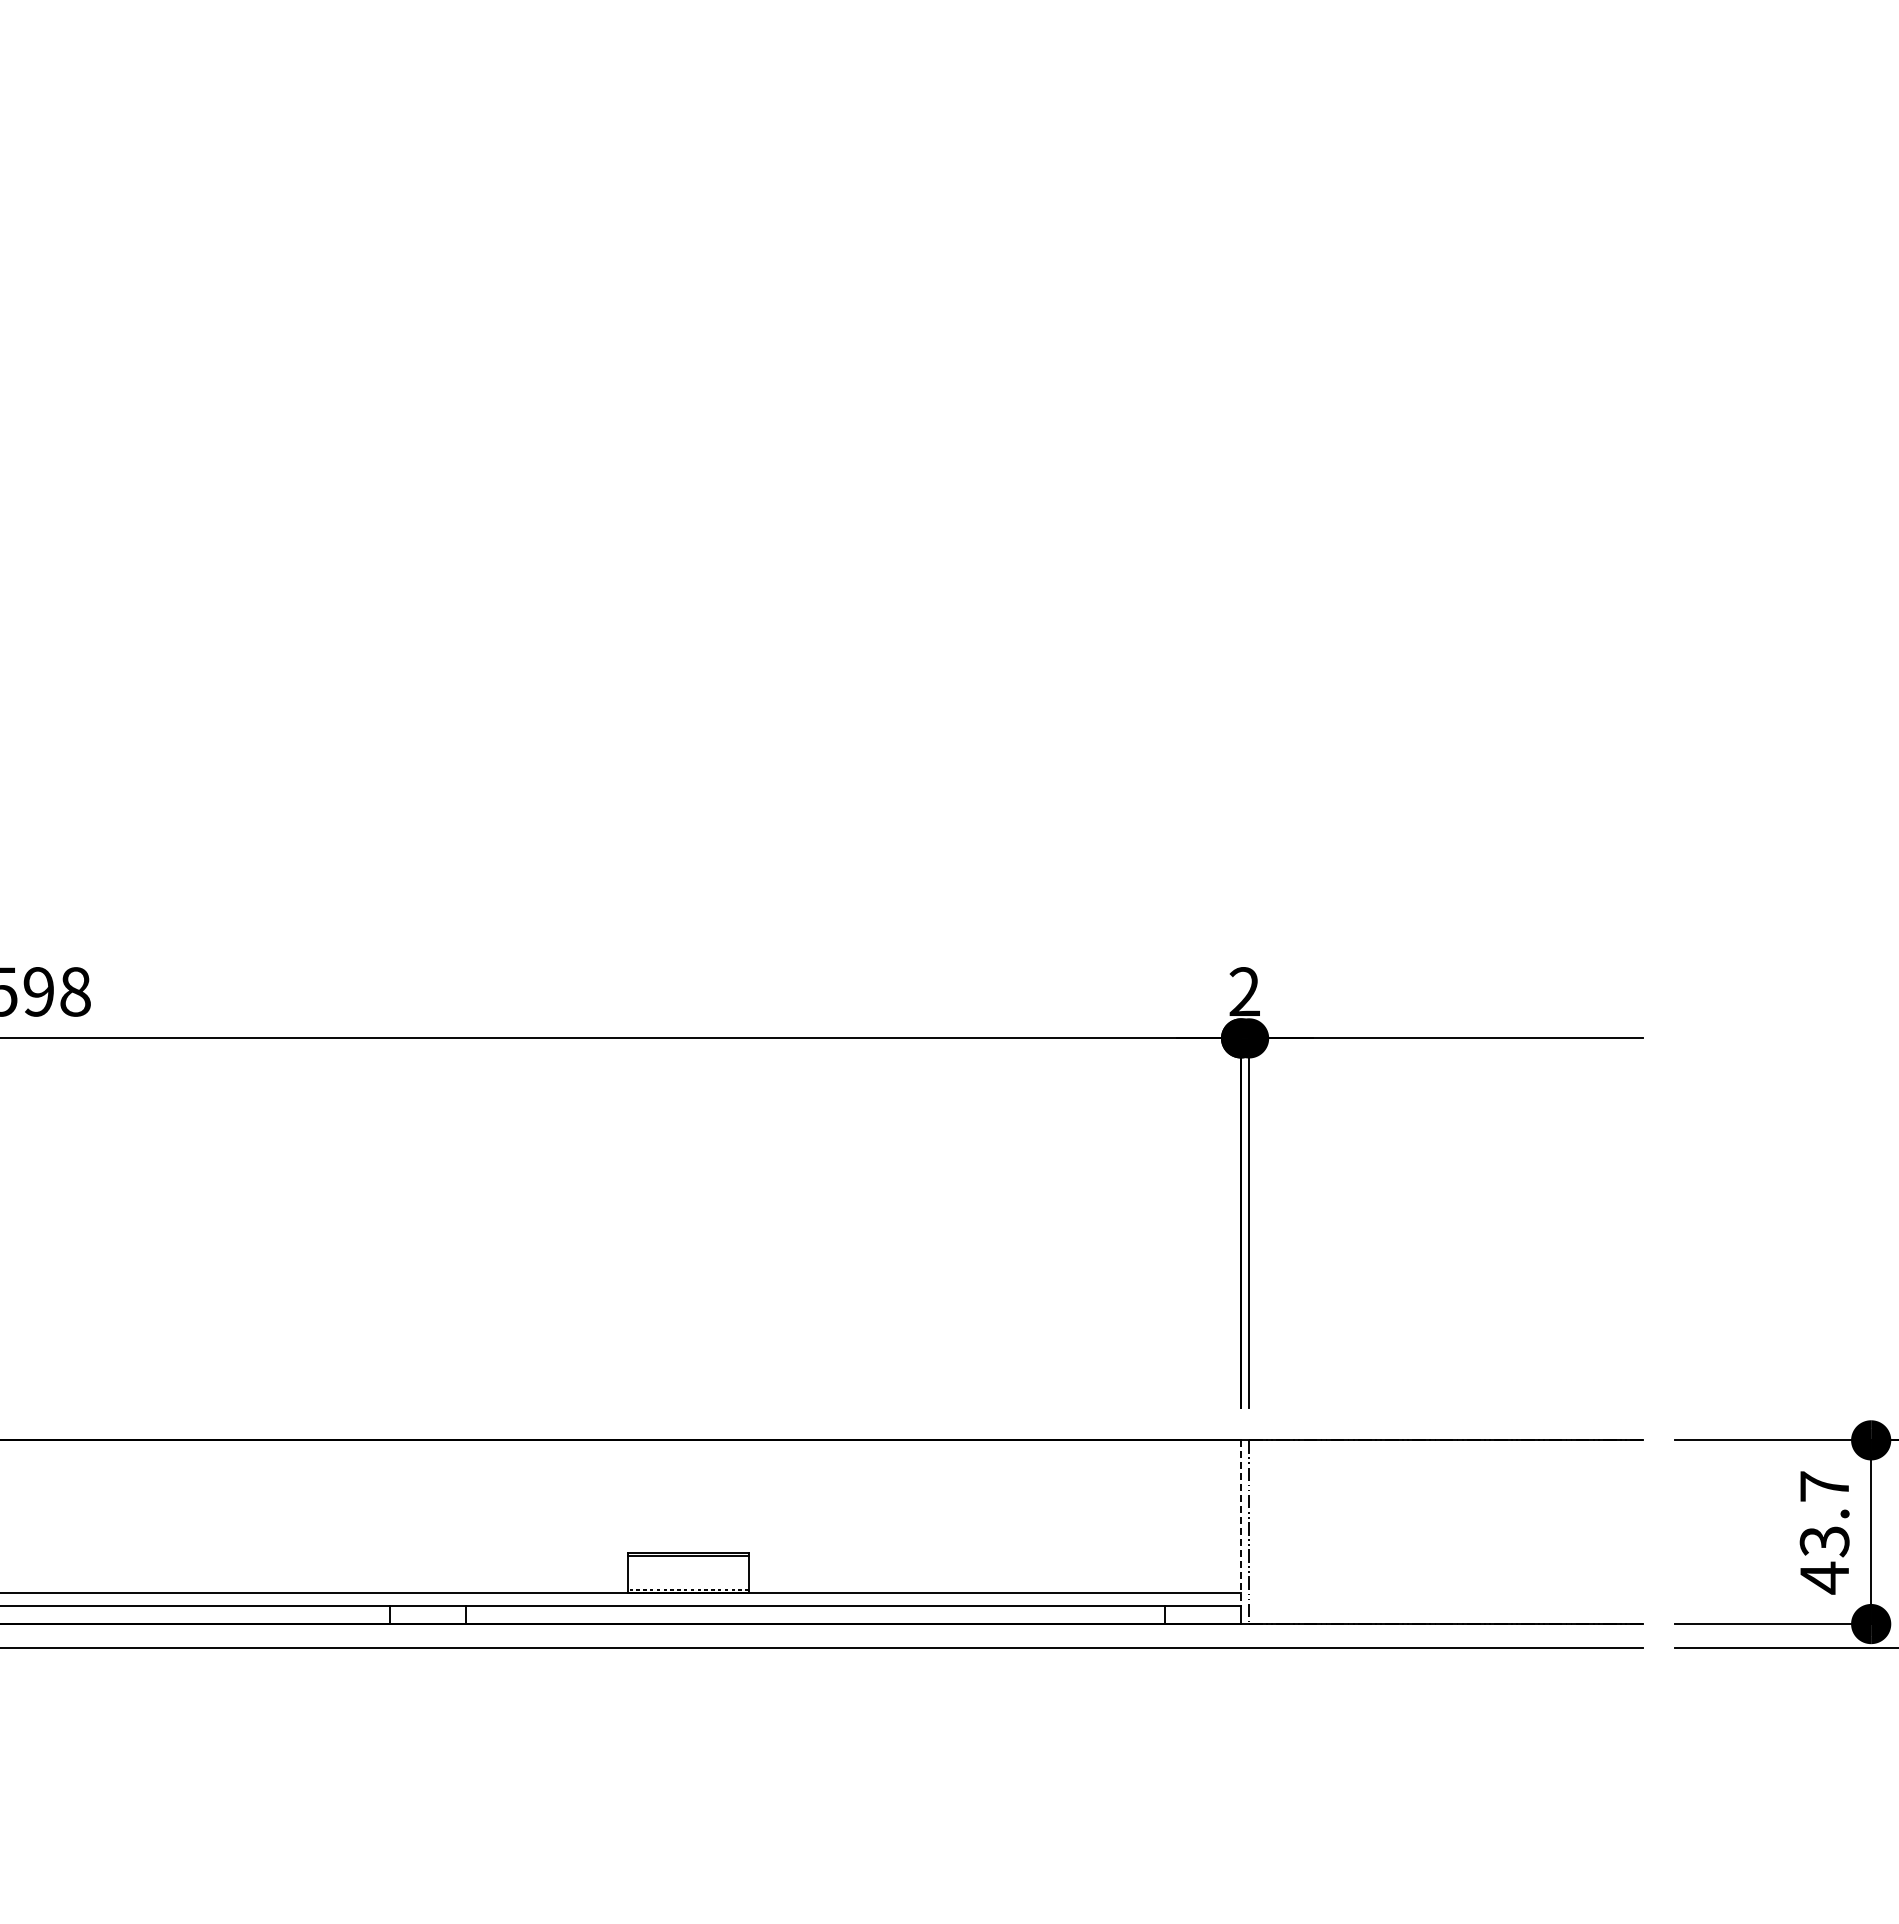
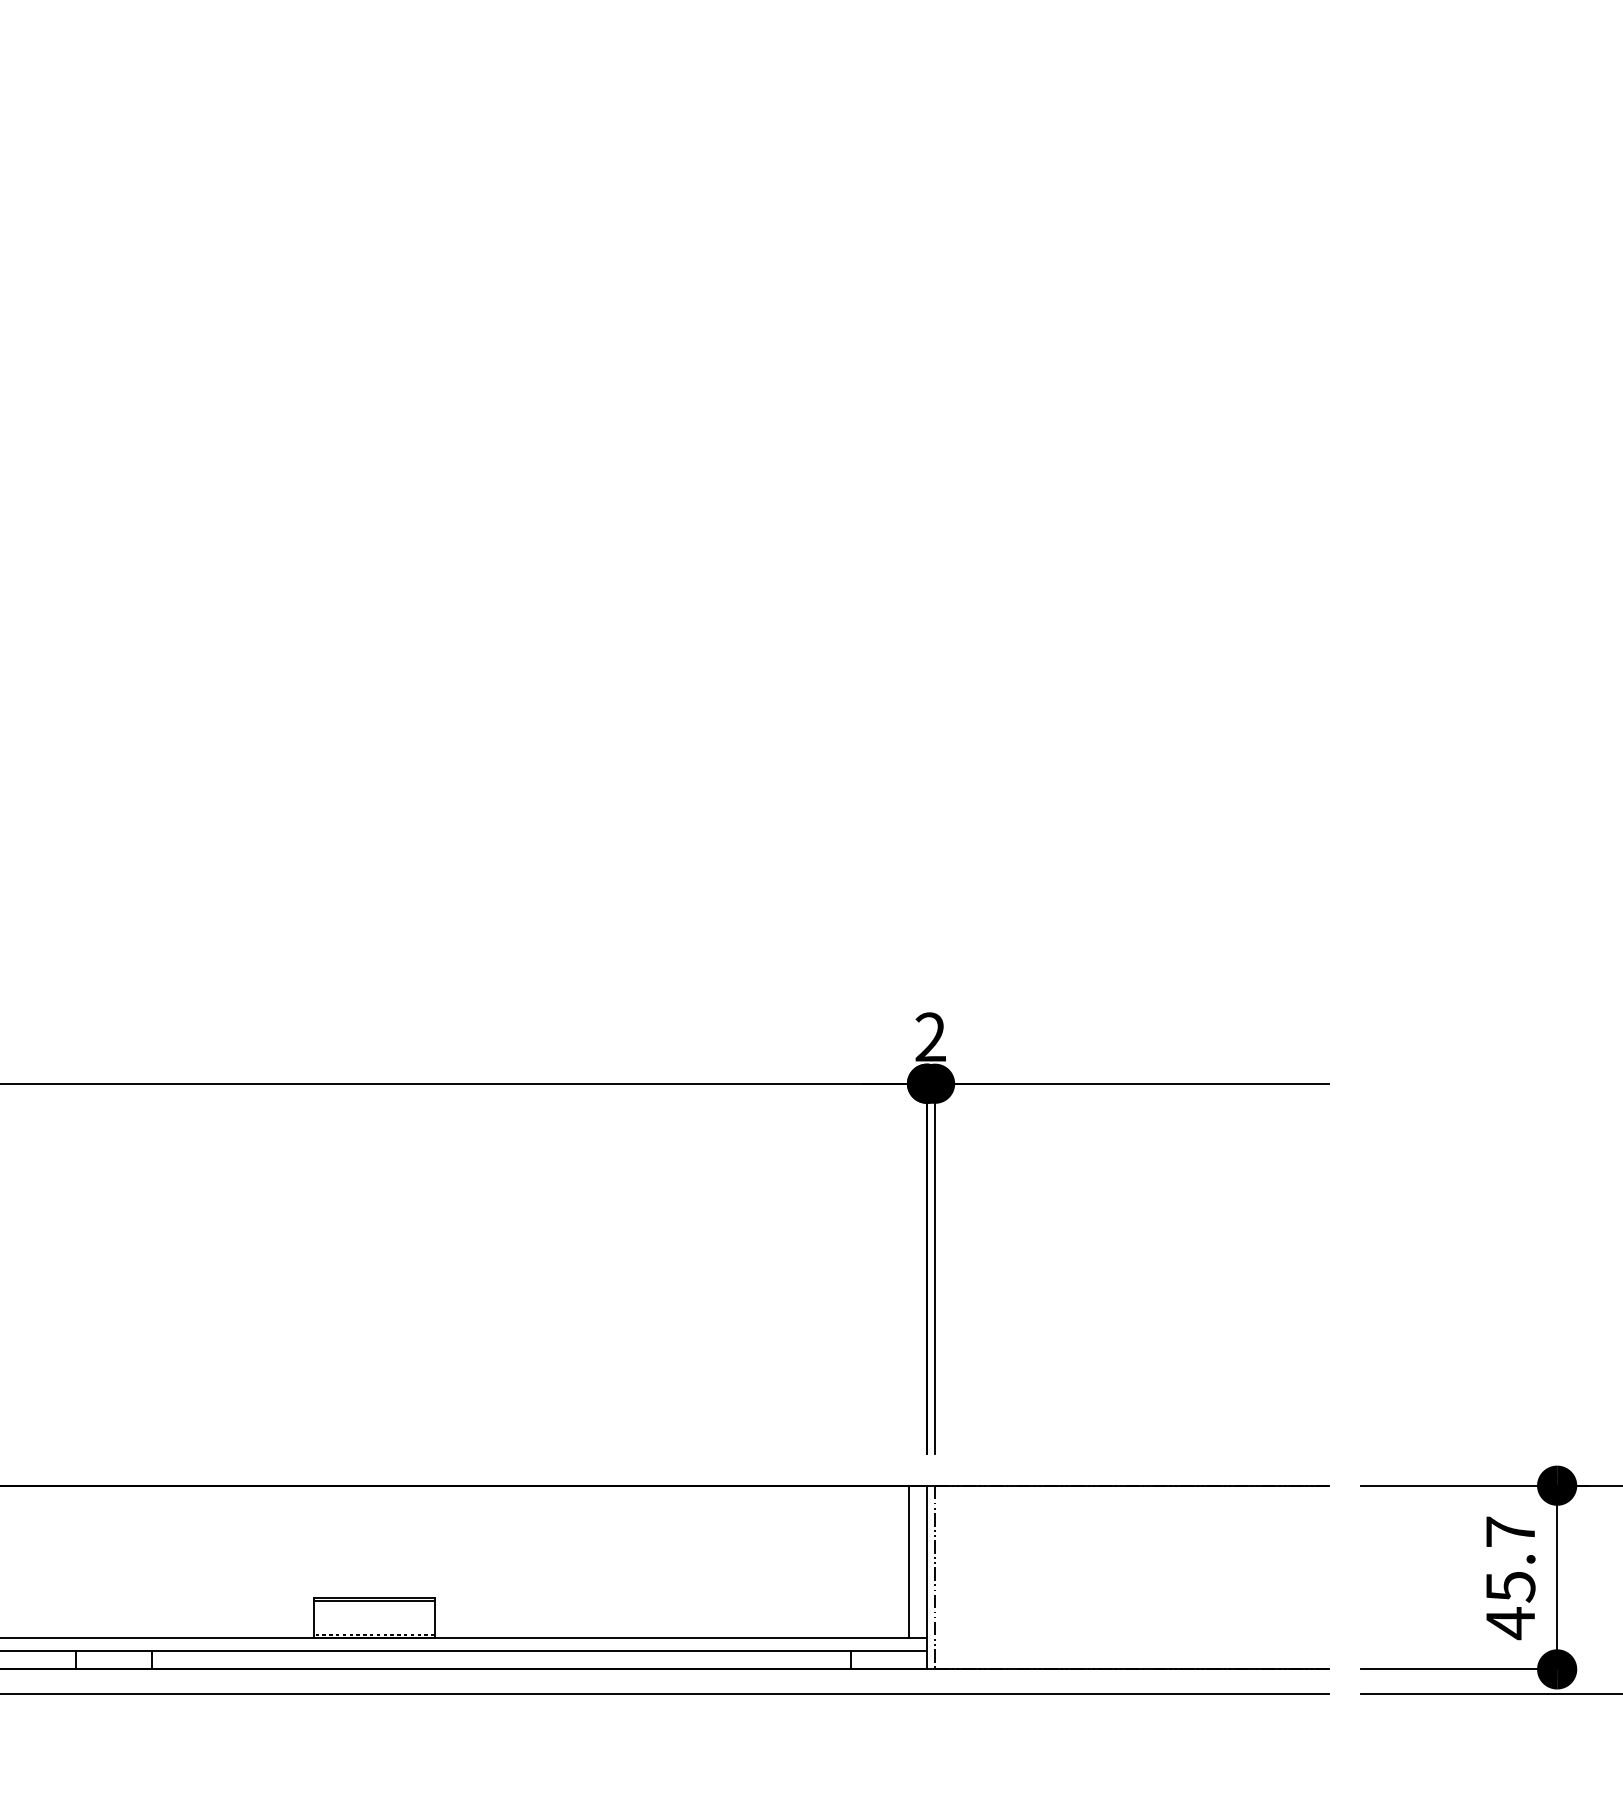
line: (1222, 1516) -> (908, 1561), added
line: (1241, 1523) -> (927, 1568), dashed -> solid
text: (1824, 1541) -> (1510, 1586), 43.7 -> 45.7

